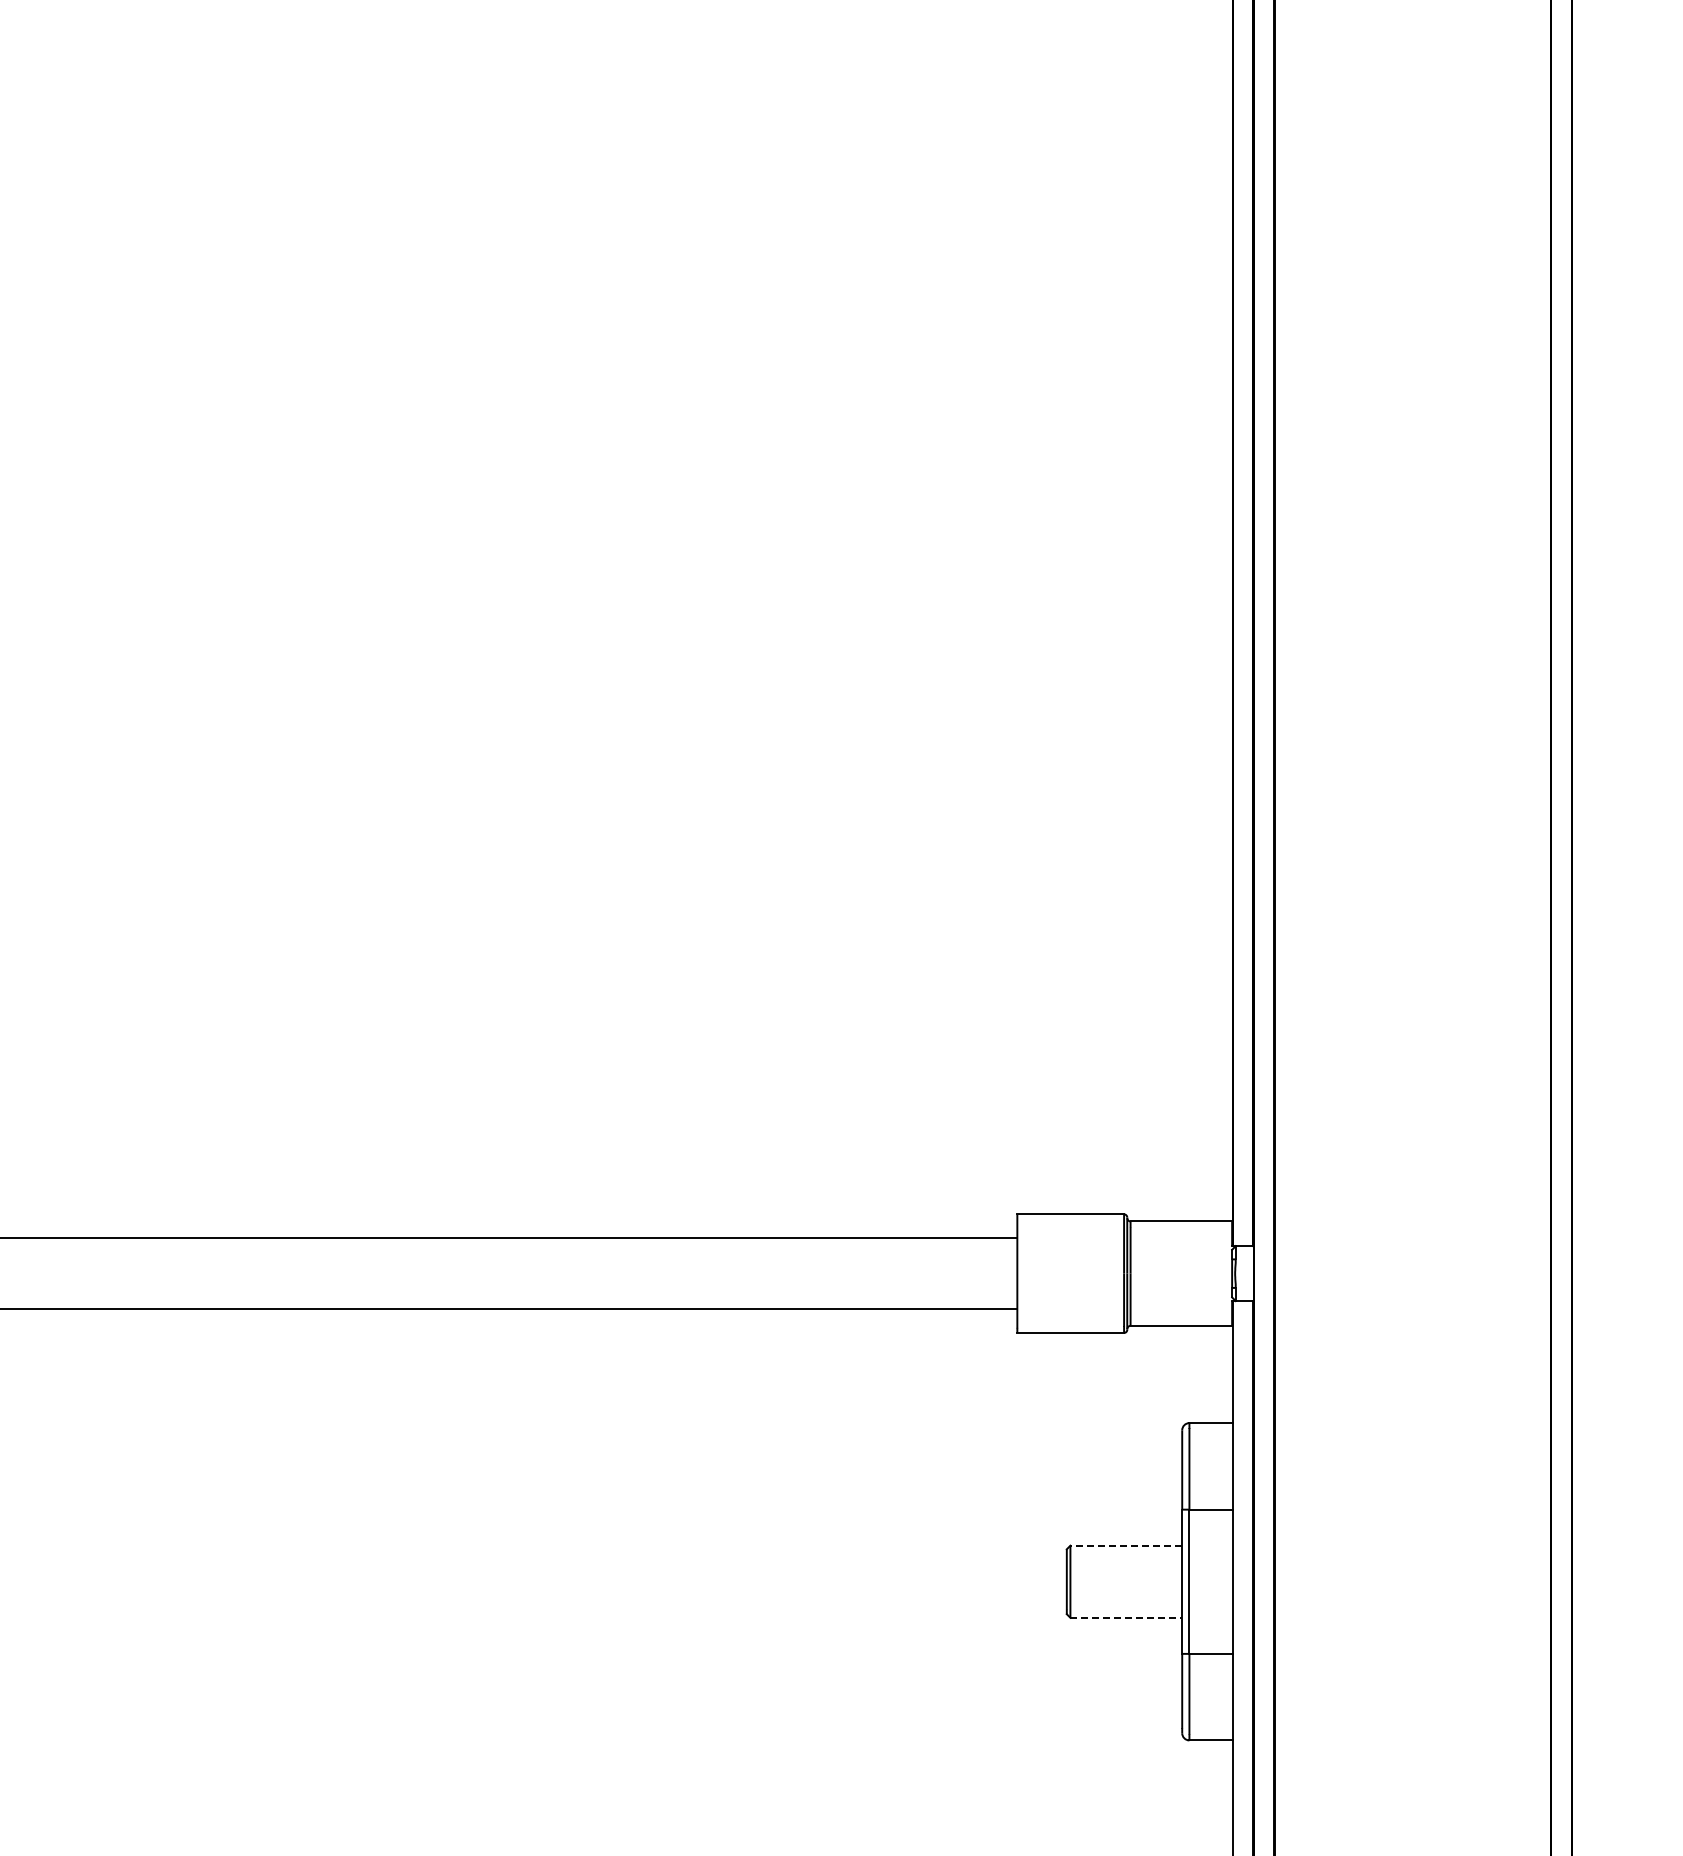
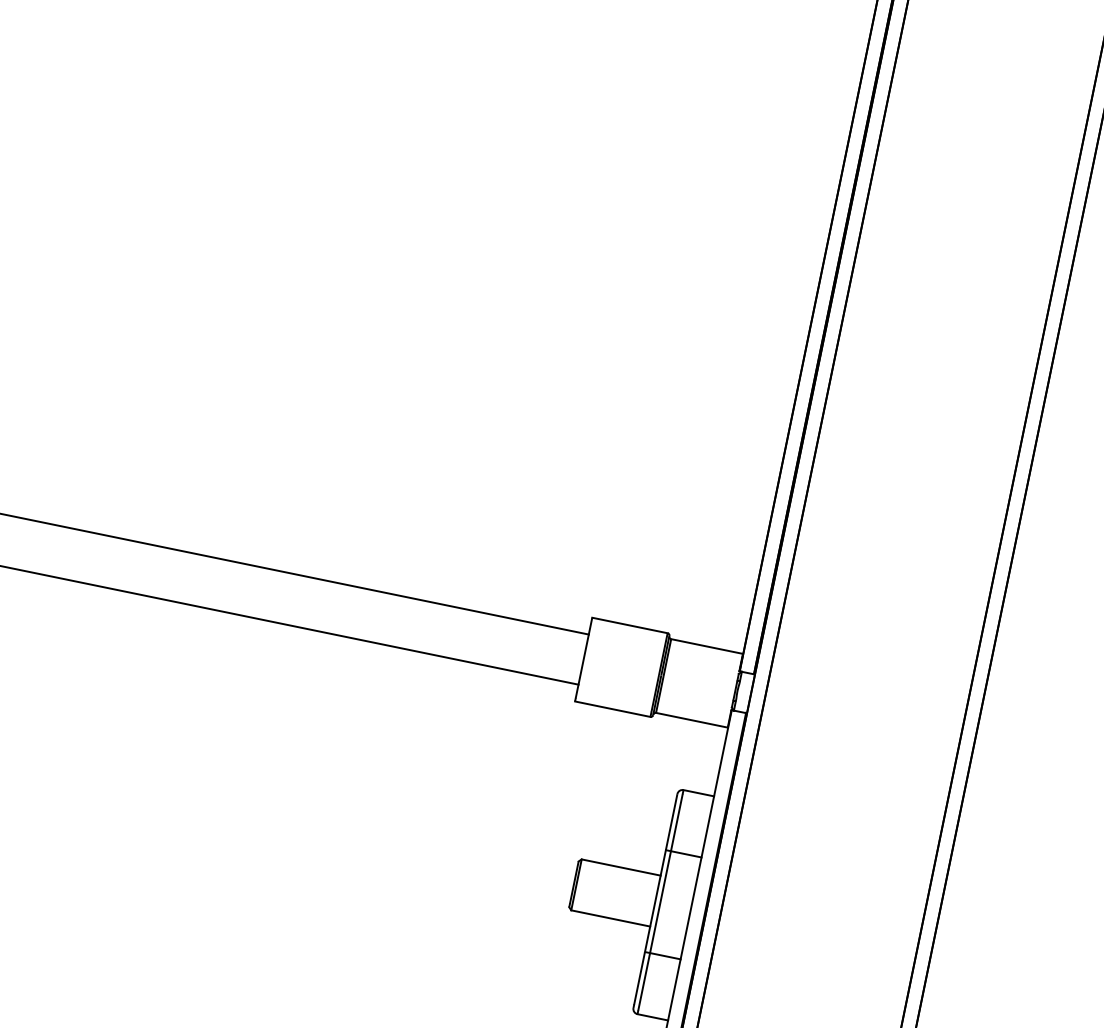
line: (1126, 1545) -> (621, 867), dashed -> solid
line: (1126, 1617) -> (610, 918), dashed -> solid

